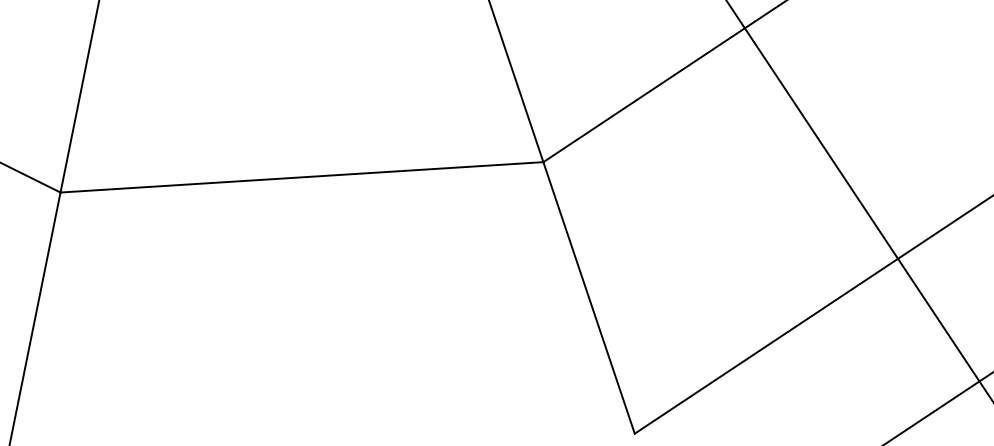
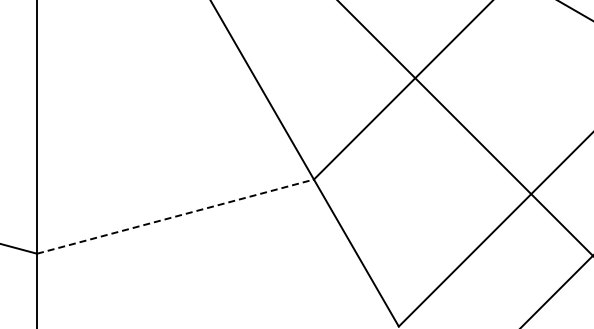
line: (303, 177) -> (176, 216), solid -> dashed

